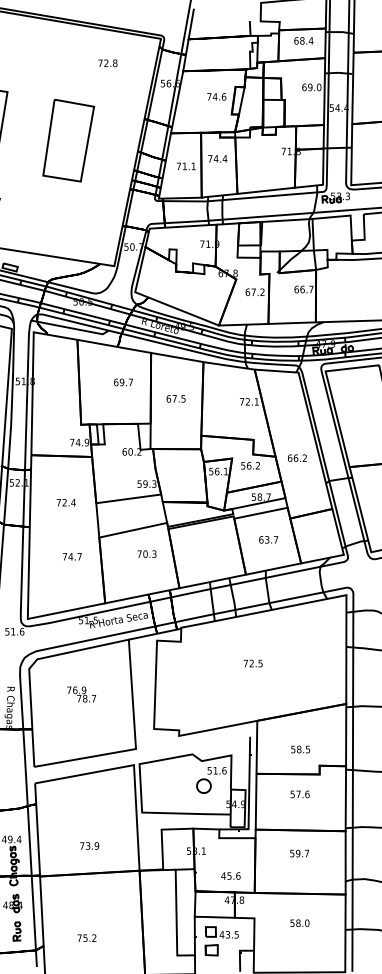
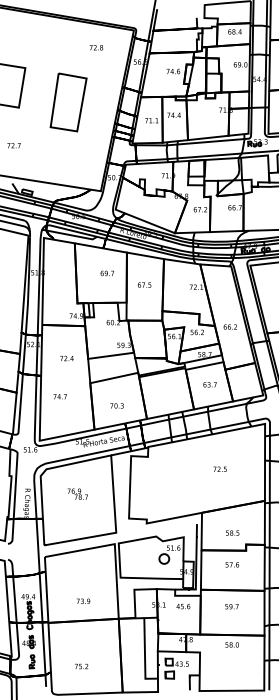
part: (146, 553) -> (116, 405), moved
part: (71, 556) -> (59, 396), moved
part: (252, 662) -> (219, 468), moved
part: (231, 875) -> (183, 606), moved
part: (298, 922) -> (231, 644), moved

